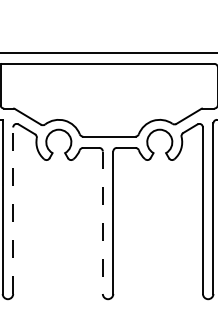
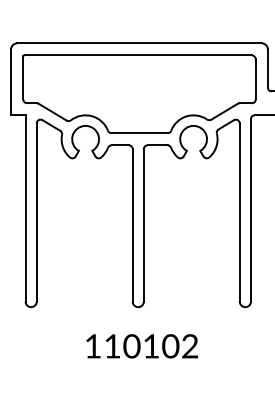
line: (12, 210) -> (36, 212), dashed -> solid
line: (102, 222) -> (132, 225), dashed -> solid

